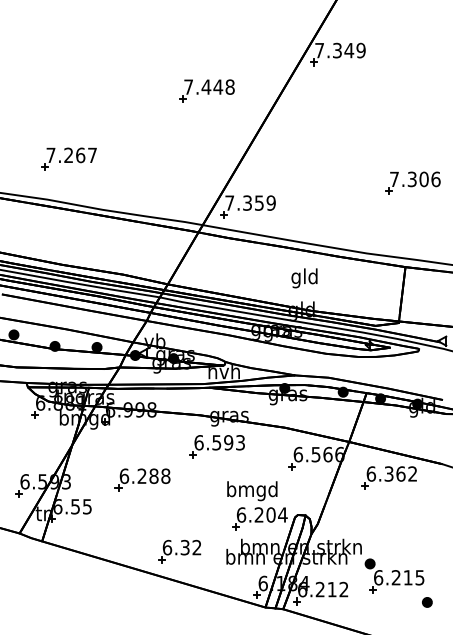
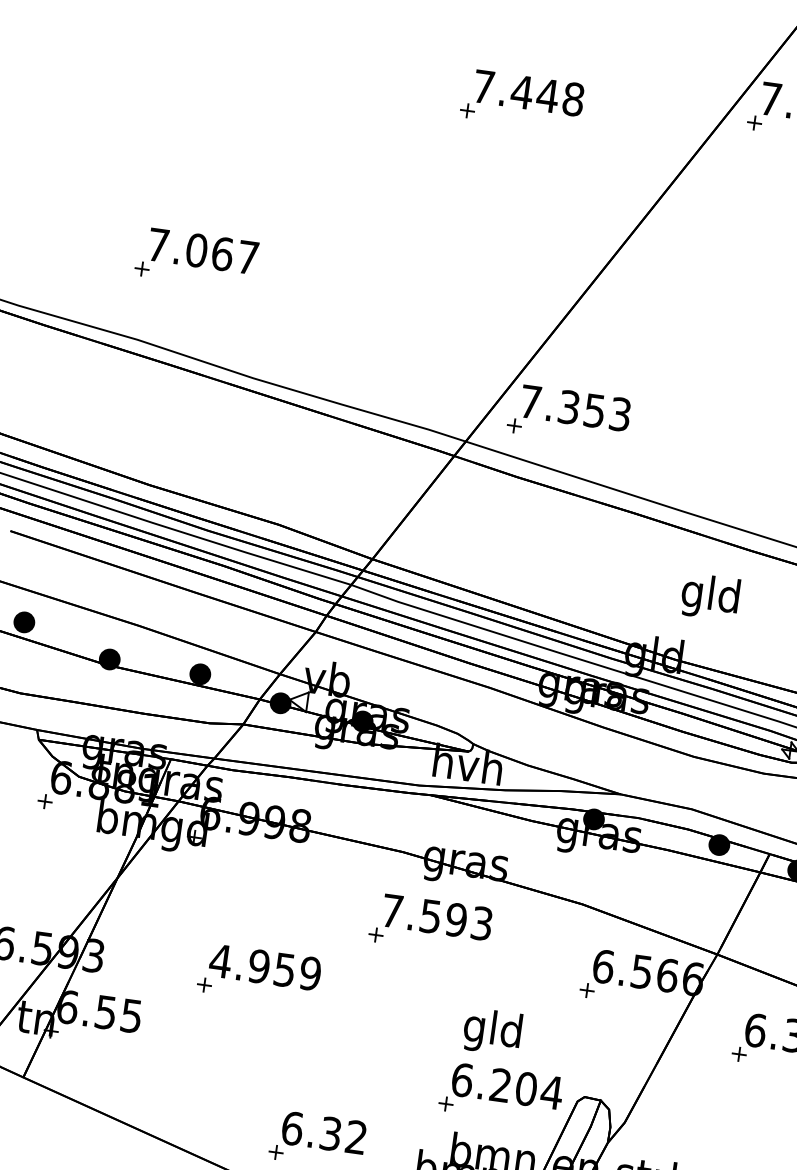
part: (206, 90) -> (521, 99), moved
text: (68, 155) -> (196, 250), 7.267 -> 7.067
text: (270, 202) -> (618, 412), 7.359 -> 7.353
text: (304, 278) -> (710, 597), moved
text: (198, 442) -> (391, 910), 6.593 -> 7.593
text: (144, 475) -> (264, 965), 6.288 -> 4.959
text: (252, 491) -> (493, 1032), bmgd -> gld

